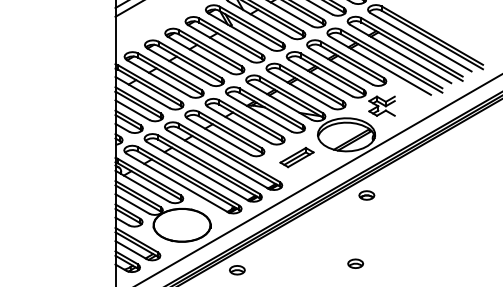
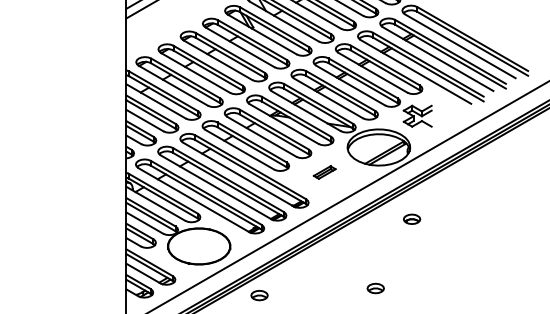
part: (296, 157) -> (324, 172), size x0.6
part: (366, 195) -> (411, 219), moved
part: (355, 263) -> (375, 288), moved

